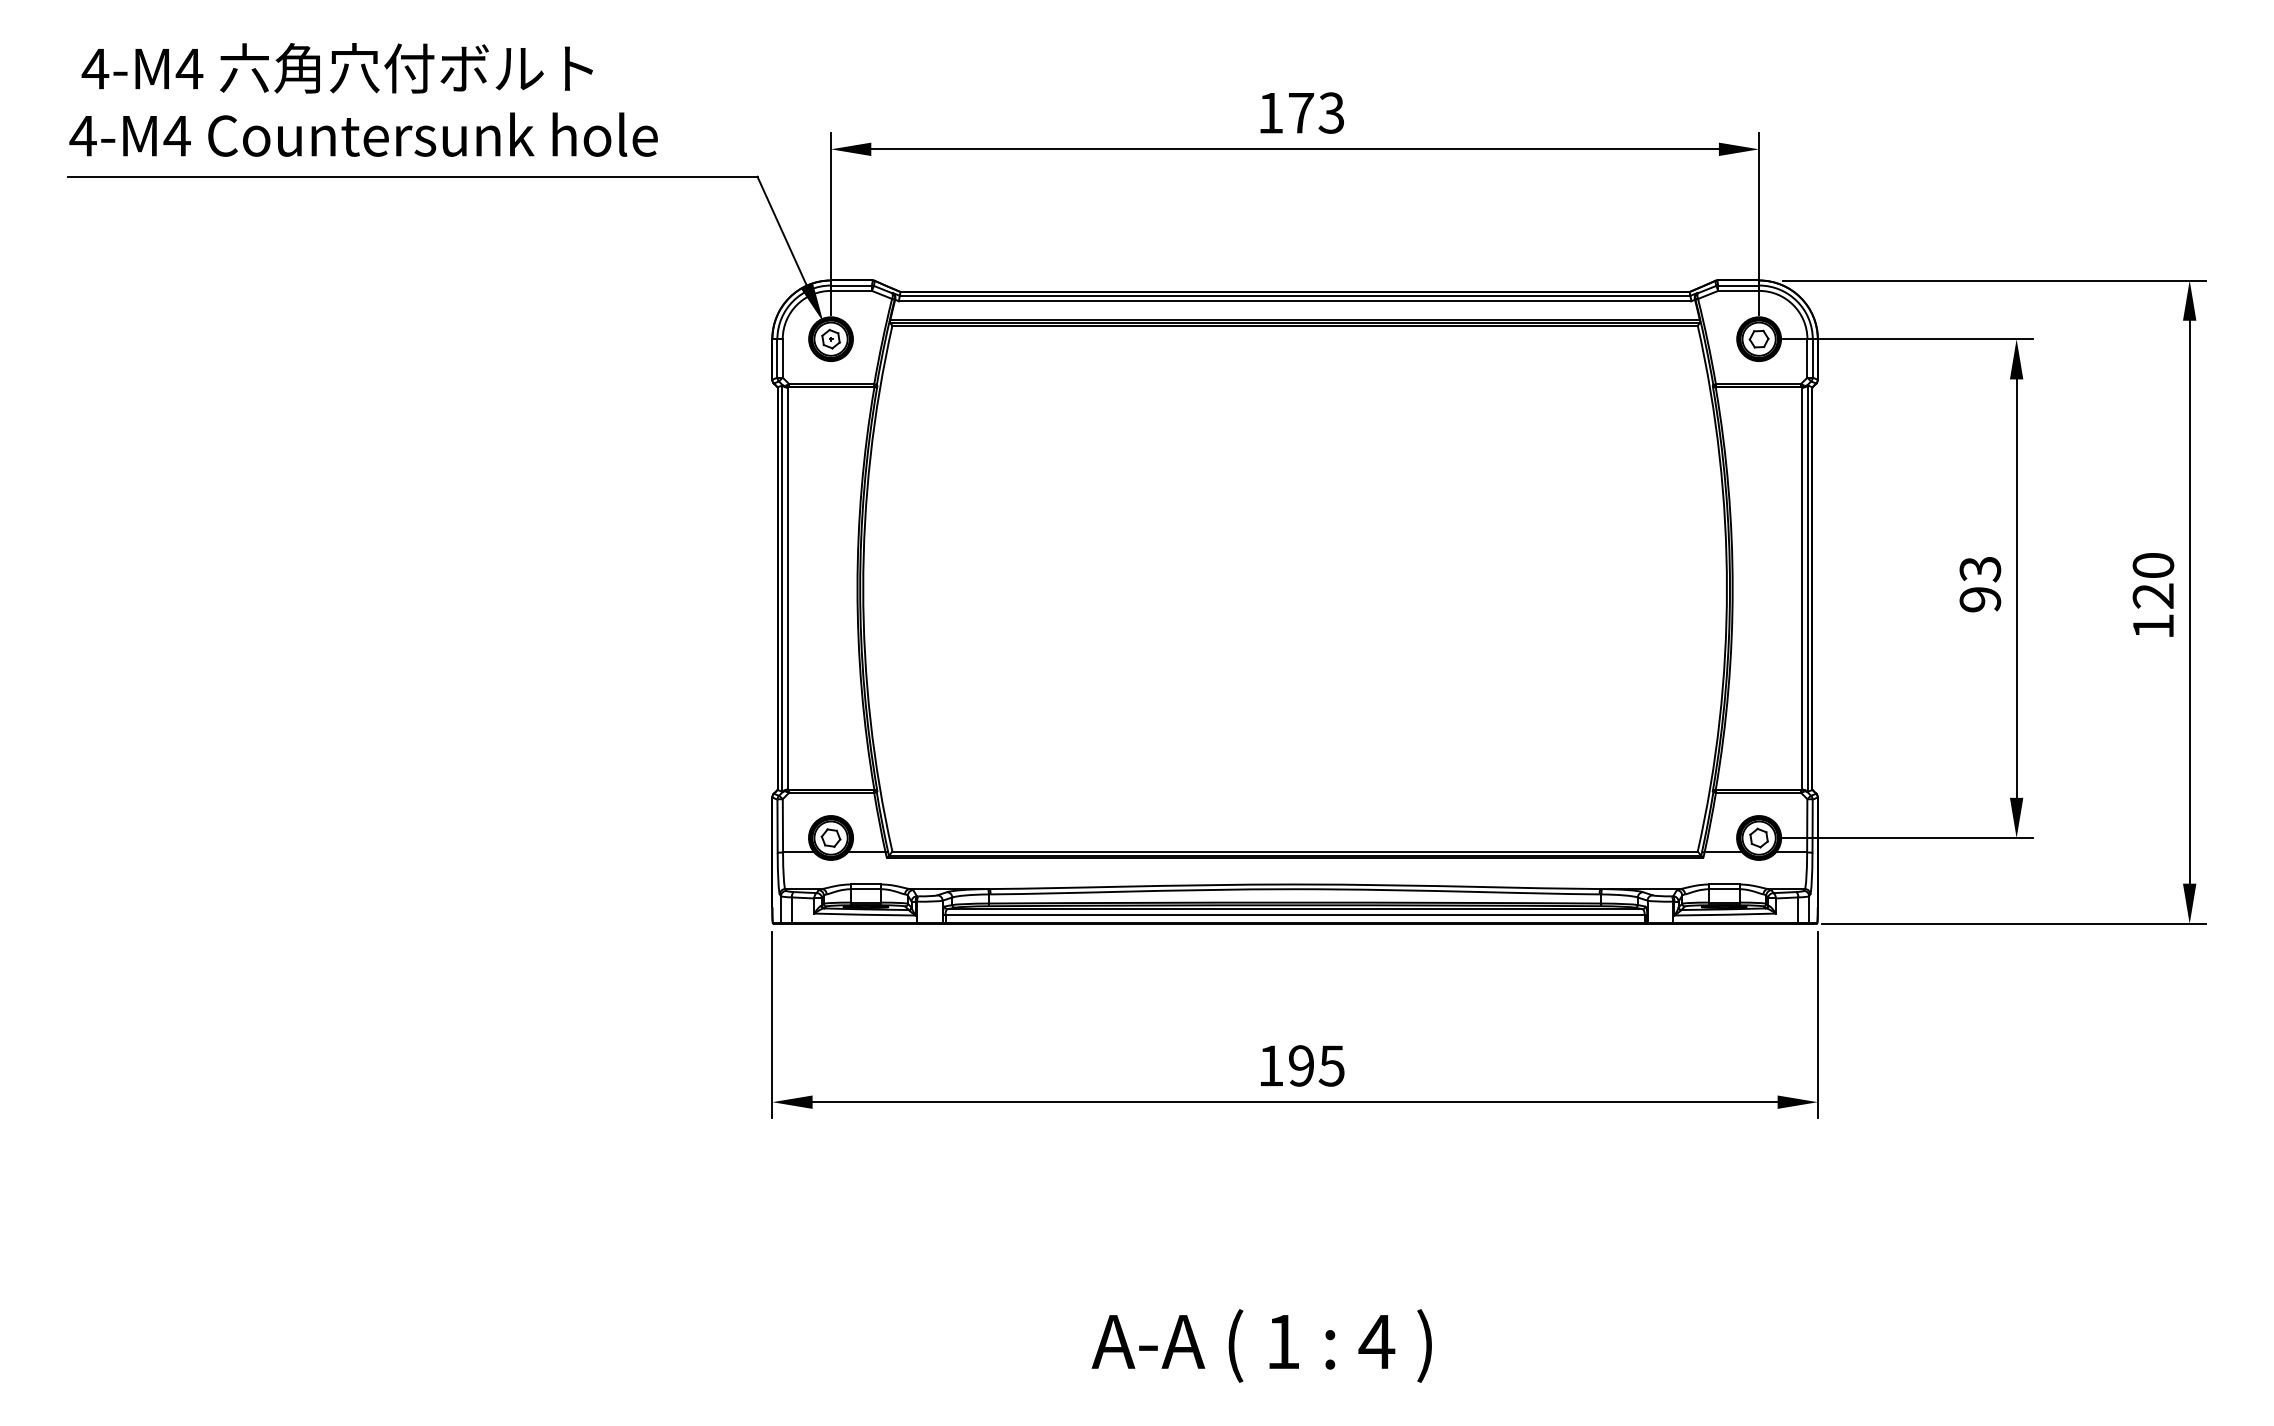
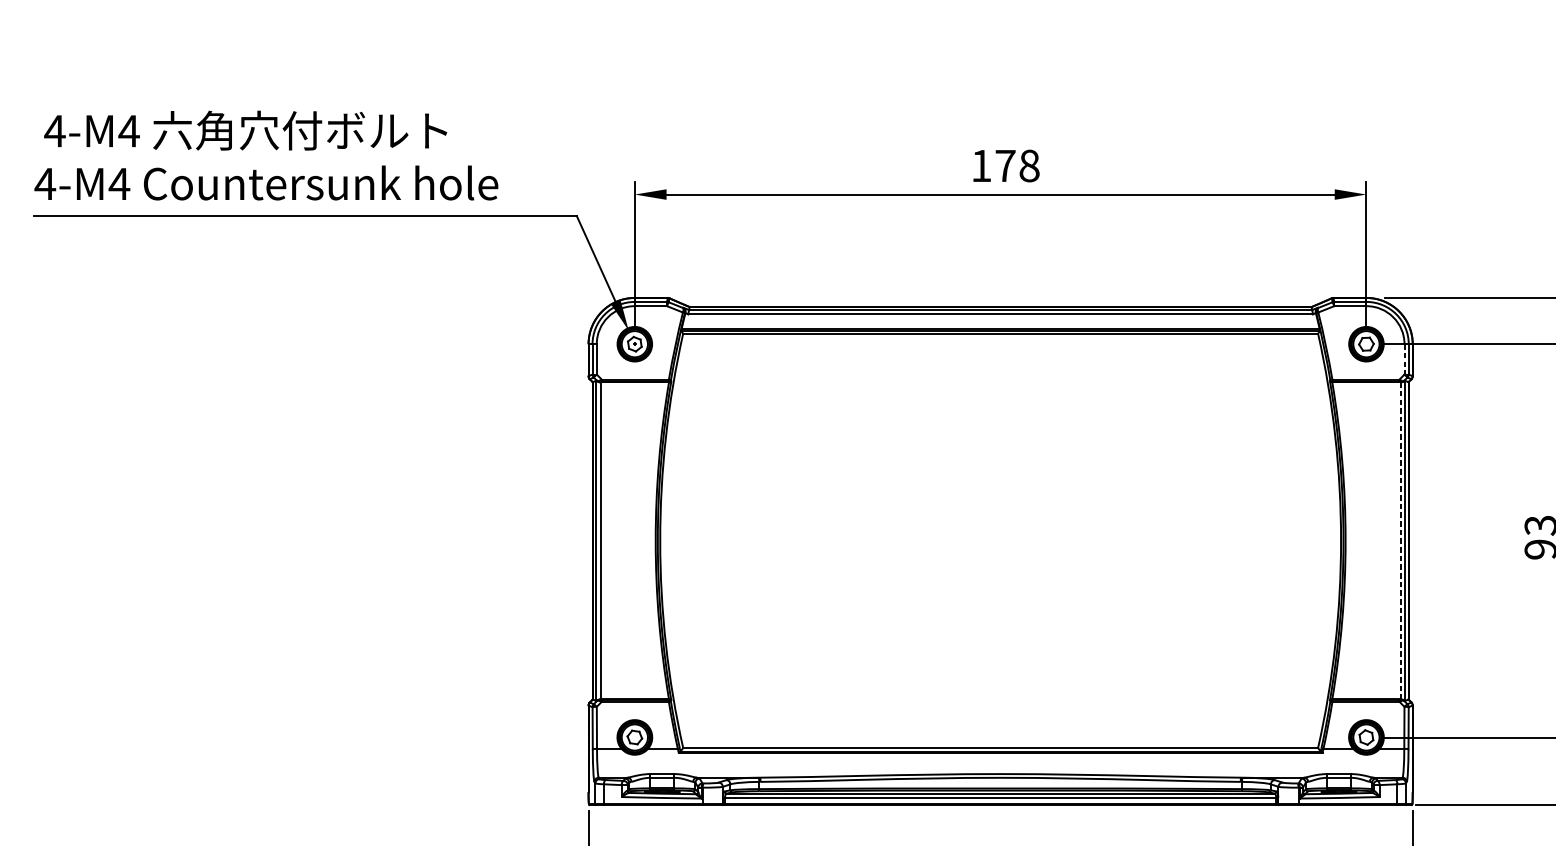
text: (1331, 112) -> (1029, 165), 173 -> 178
line: (1807, 358) -> (1404, 359), solid -> dashed
line: (1802, 589) -> (1400, 541), solid -> dashed

